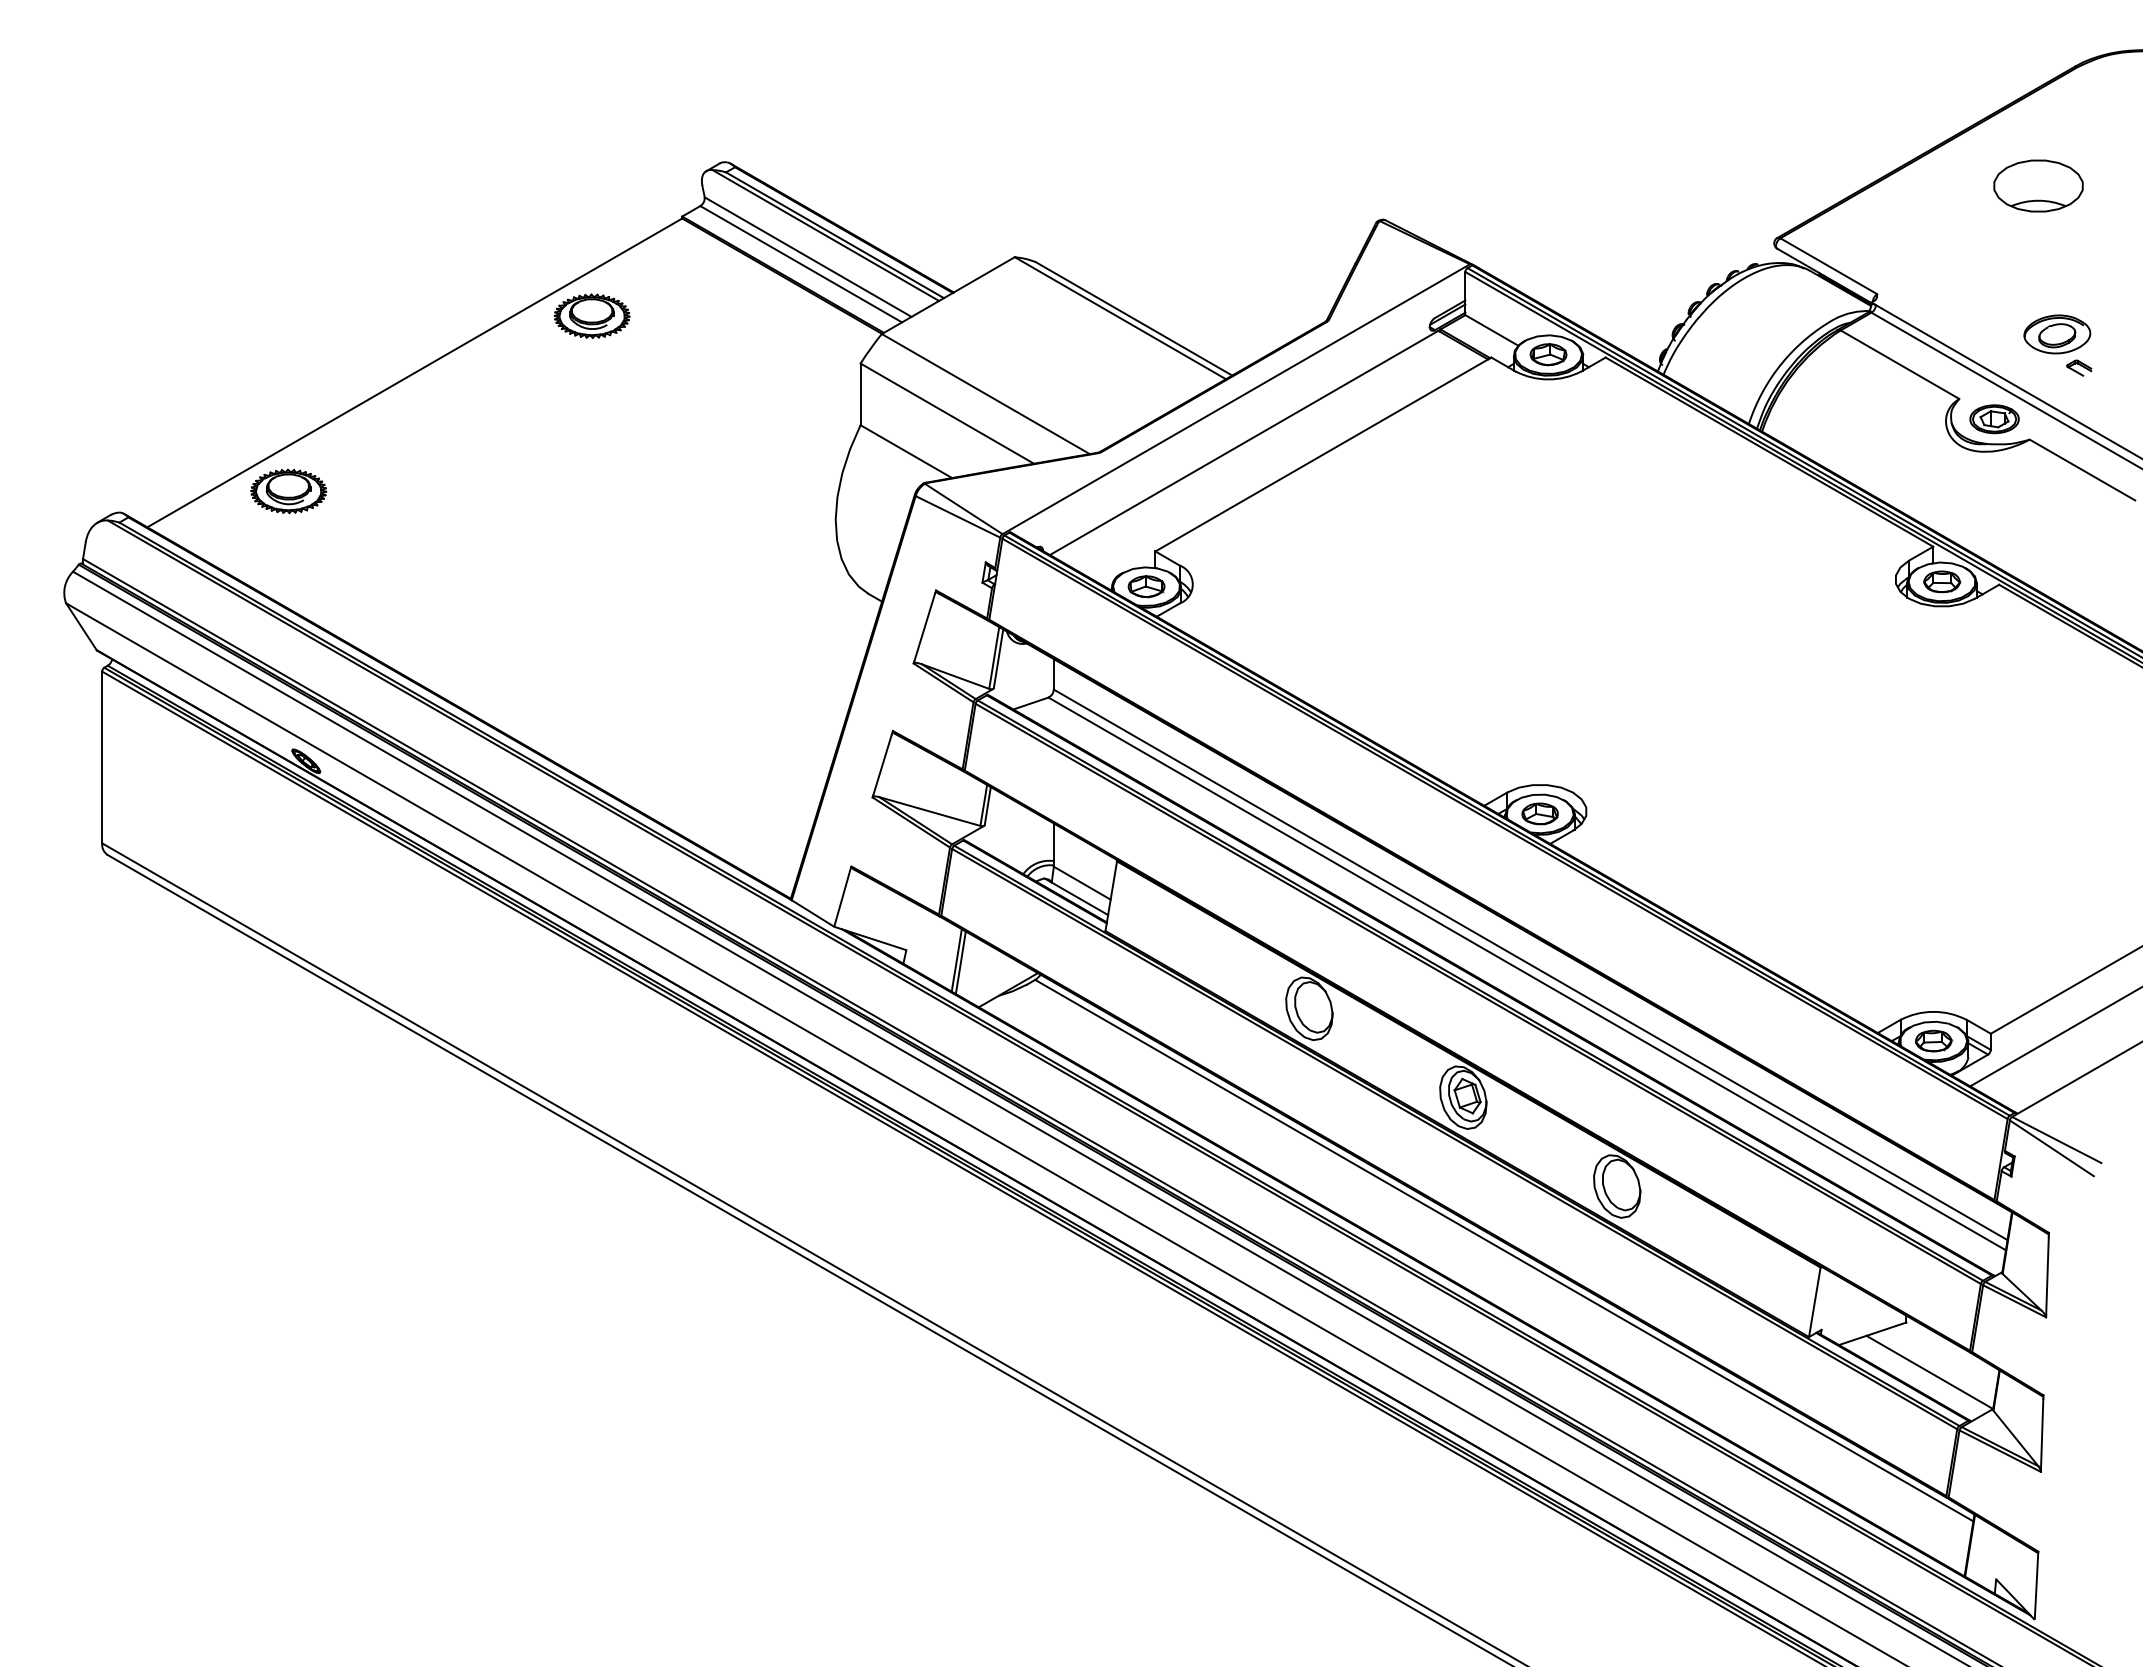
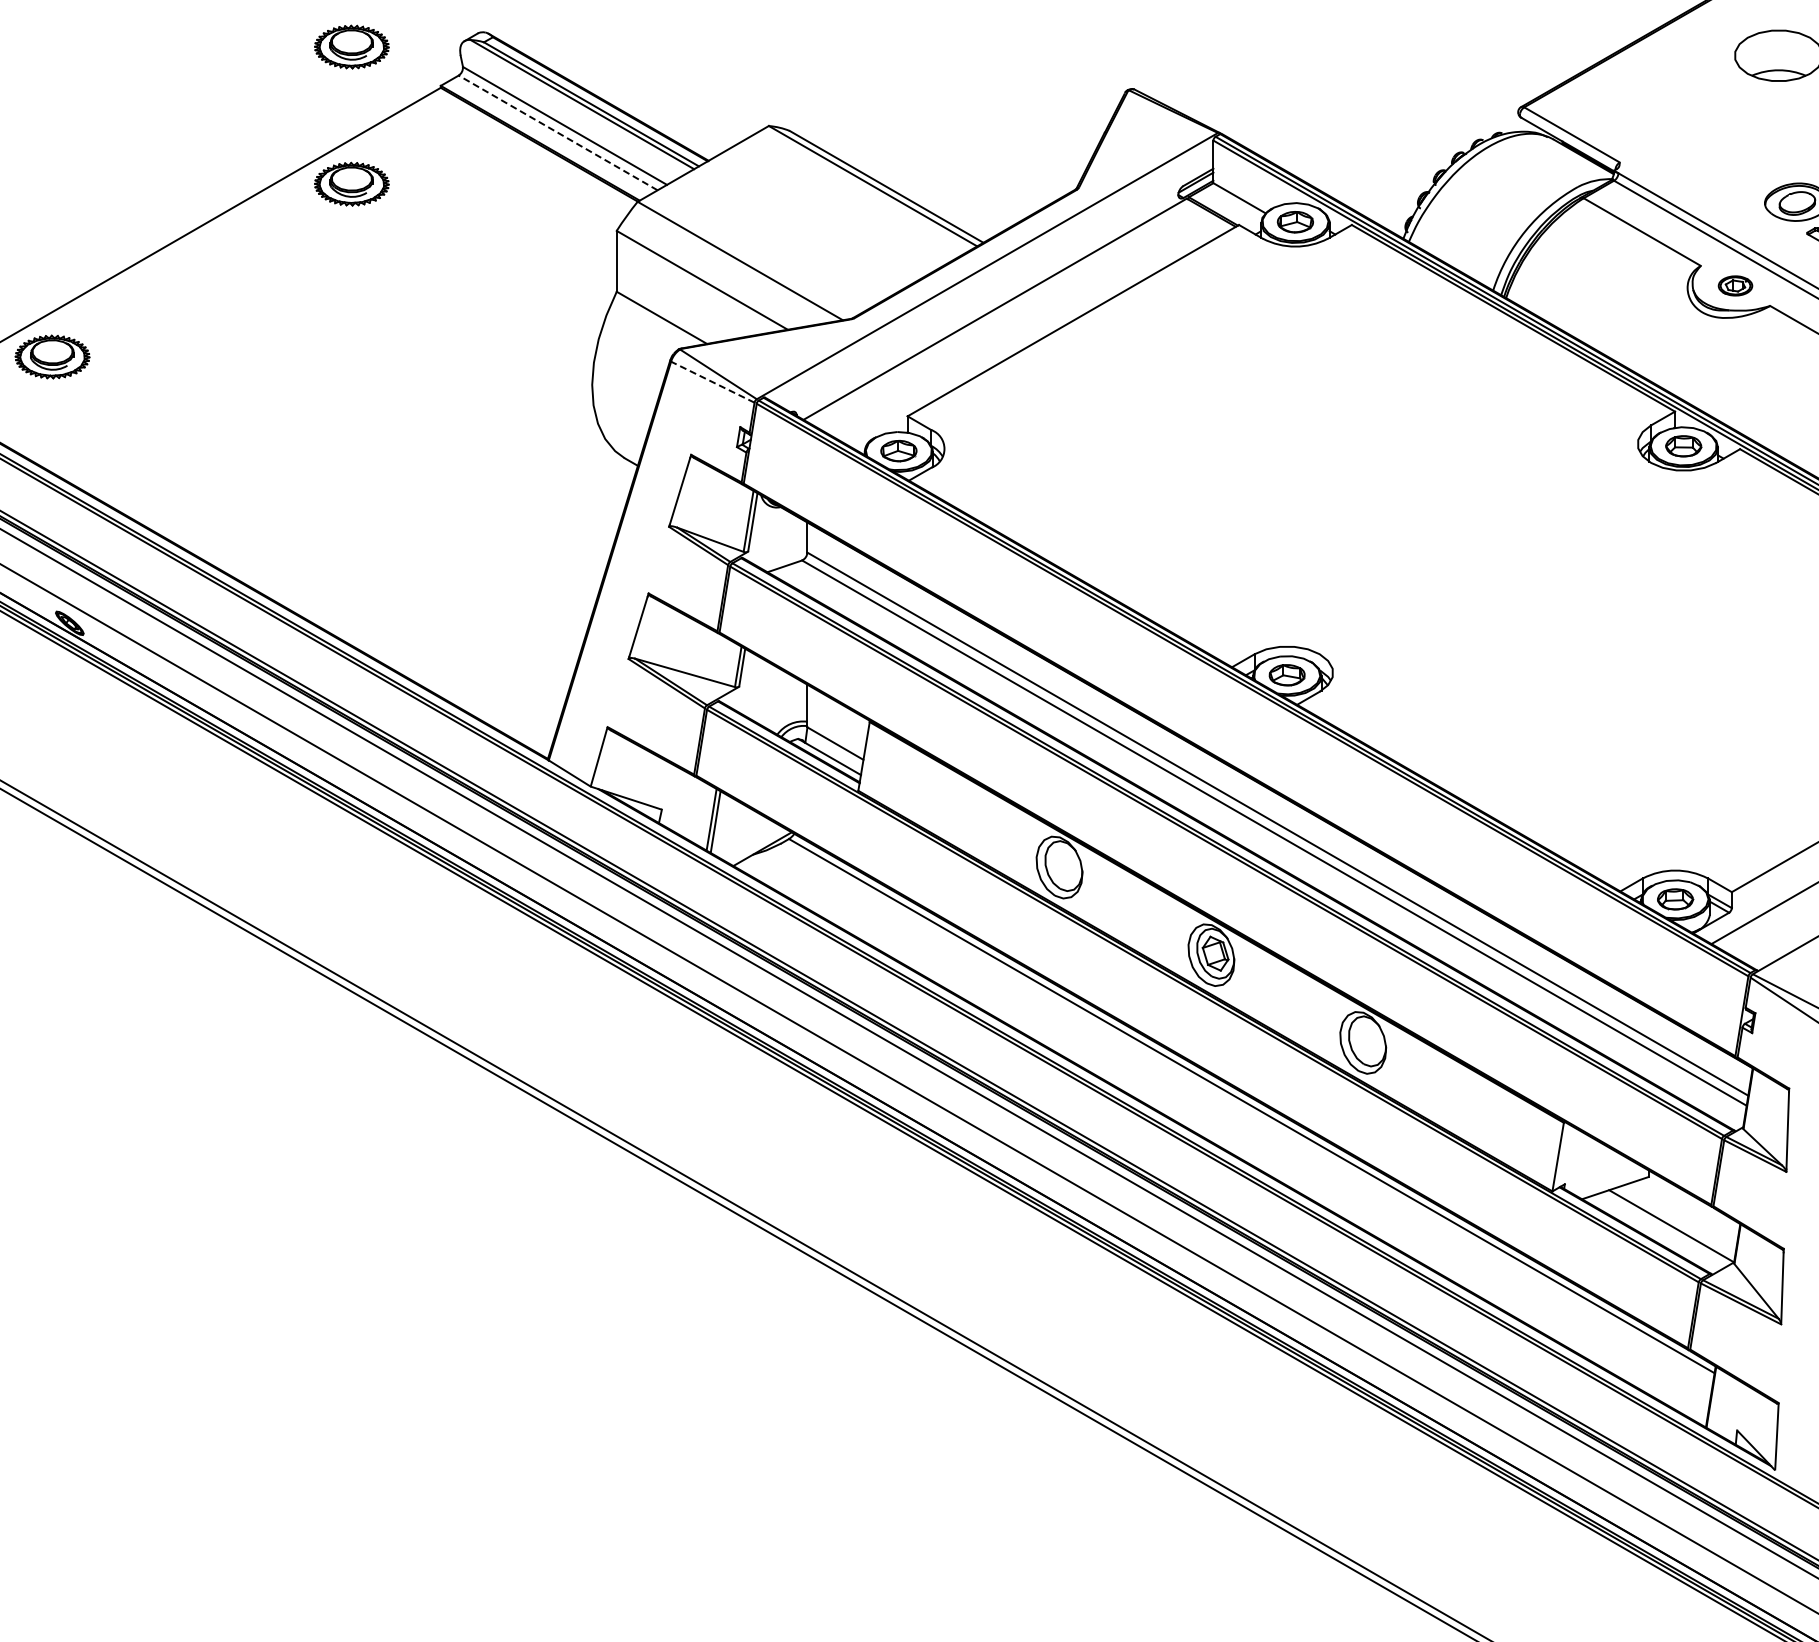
part: (591, 176) -> (351, 46), added
line: (800, 263) -> (557, 132), solid -> dashed
part: (1994, 419) -> (1735, 286), size x0.7
line: (957, 516) -> (712, 381), solid -> dashed

